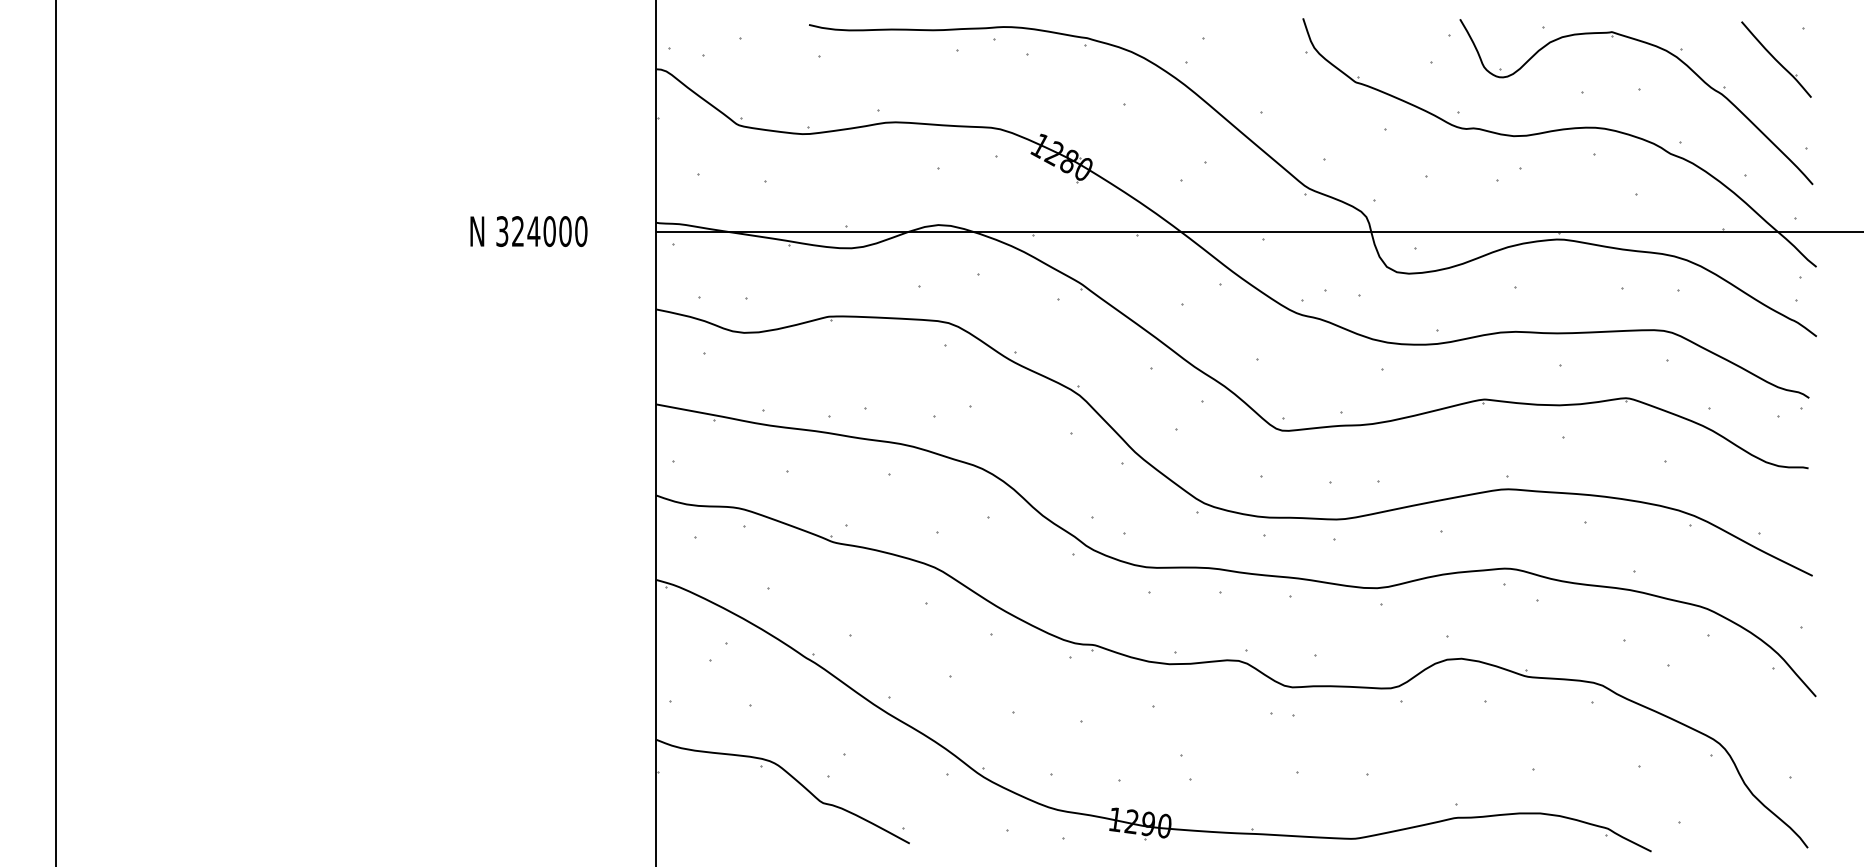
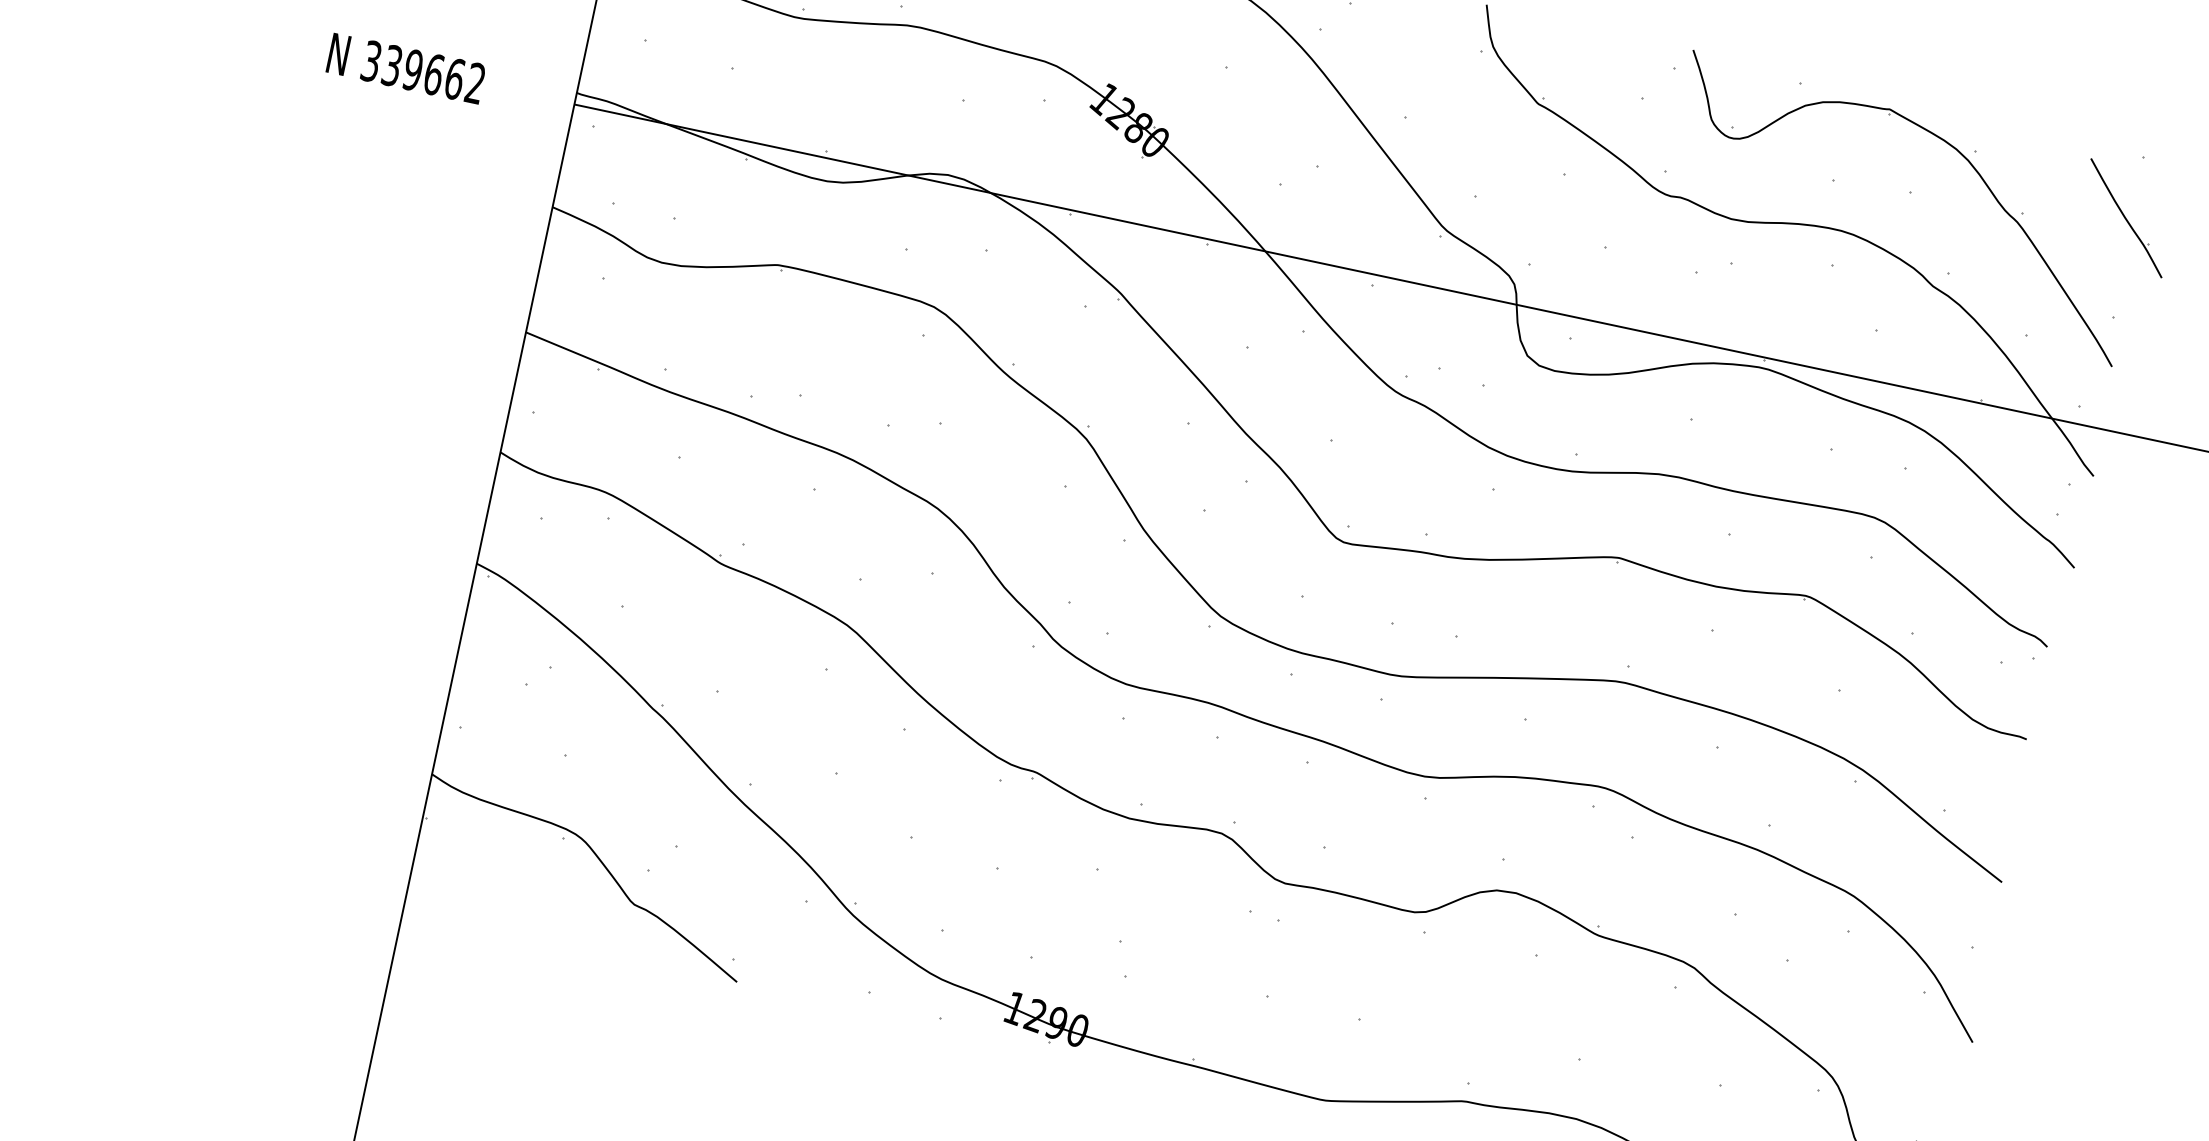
part: (1776, 59) -> (2126, 218), moved
text: (549, 231) -> (433, 74), 324000 -> 339662

